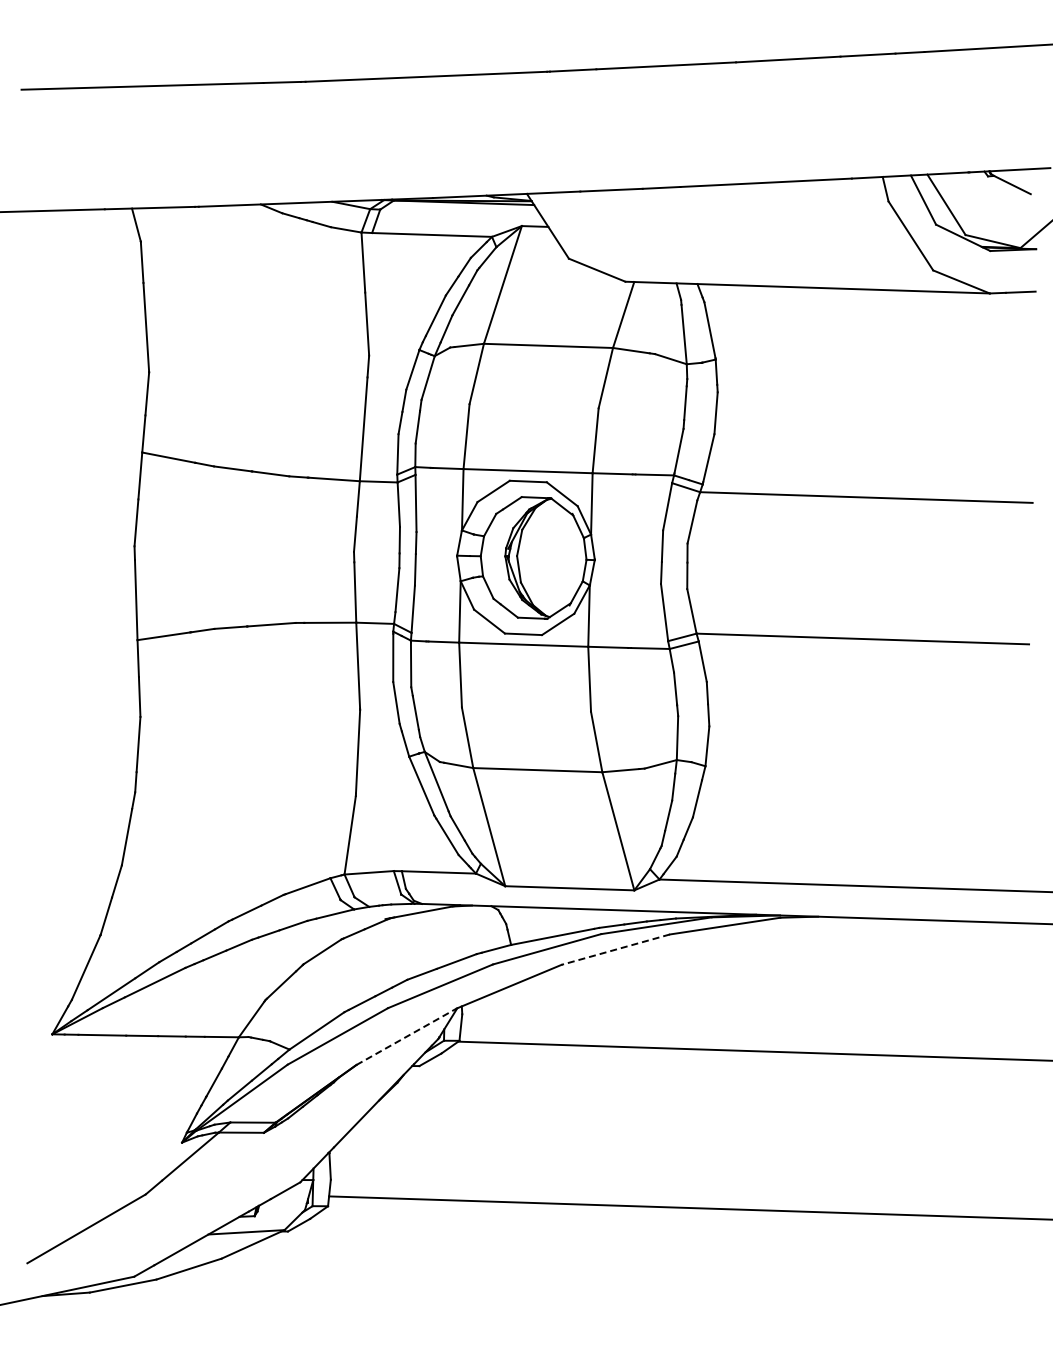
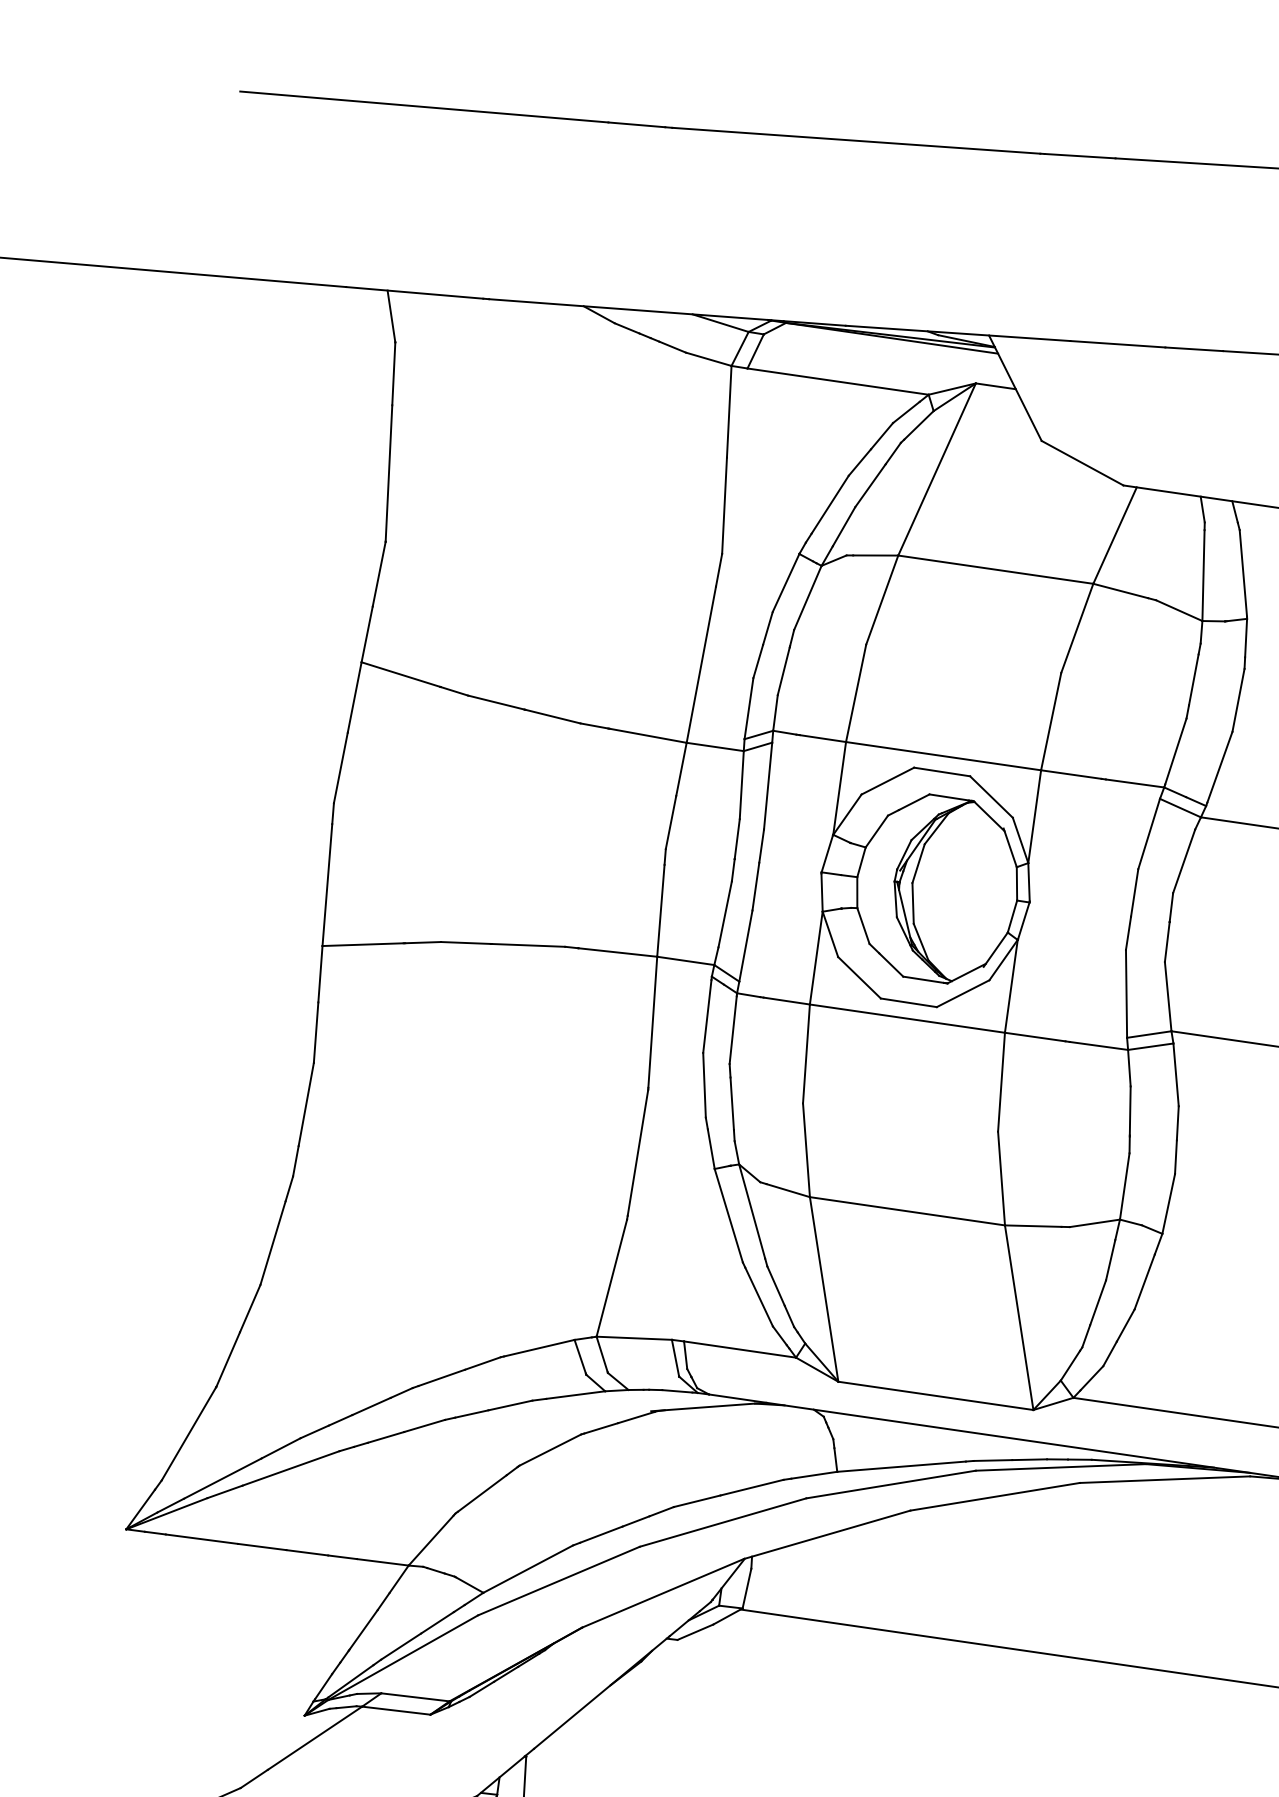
line: (615, 949) -> (994, 1496), dashed -> solid
line: (406, 1036) -> (662, 1592), dashed -> solid

